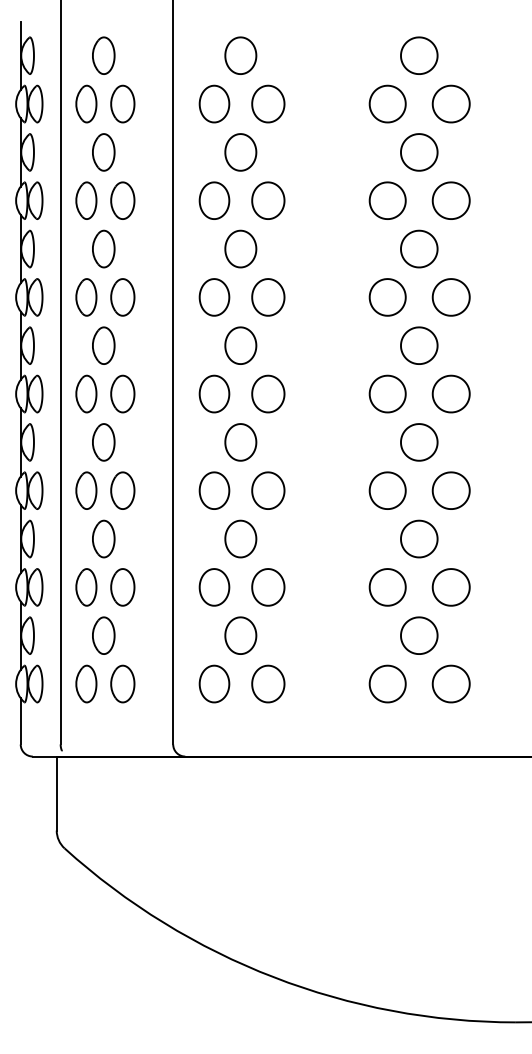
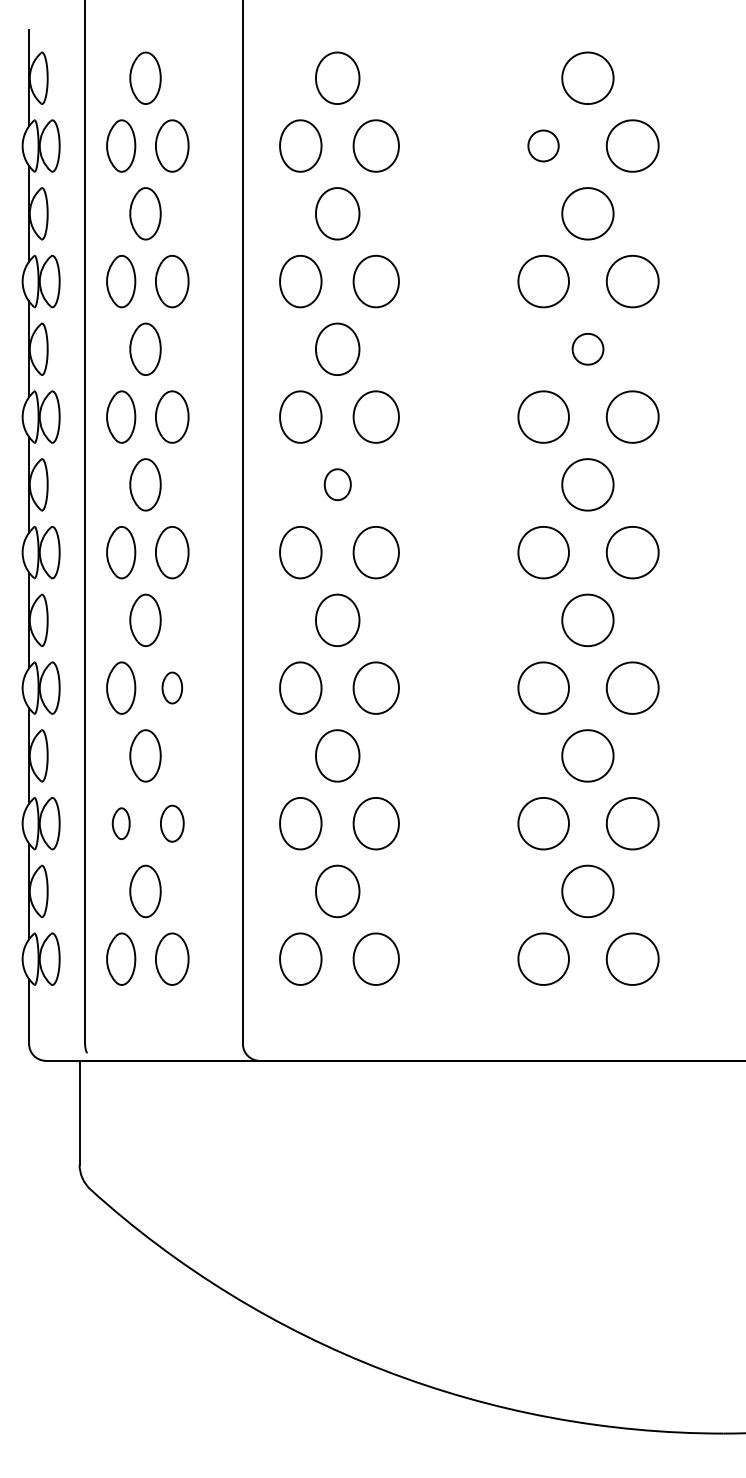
part: (387, 103) -> (543, 145), size x0.6
part: (419, 248) -> (588, 348), size x0.6
part: (240, 345) -> (337, 484), size x0.6
part: (122, 490) -> (171, 687), size x0.6
part: (86, 587) -> (121, 823), size x0.6
part: (122, 587) -> (171, 823), size x0.7

